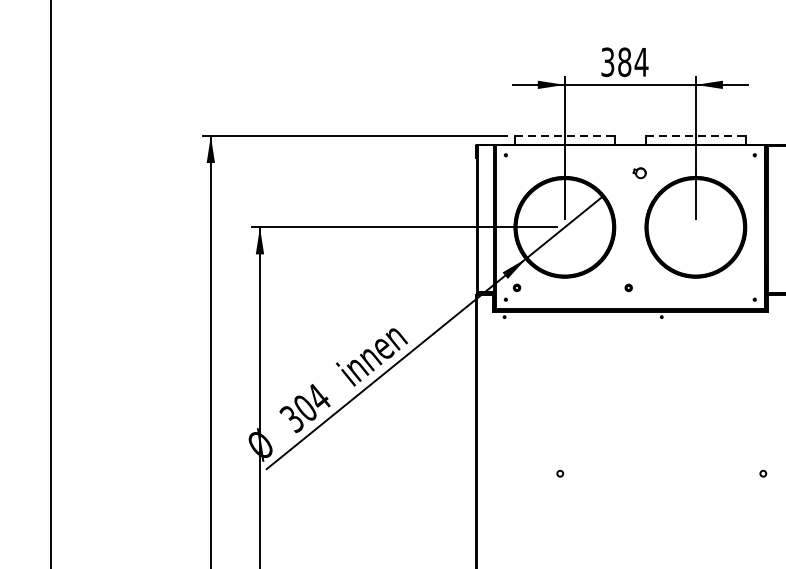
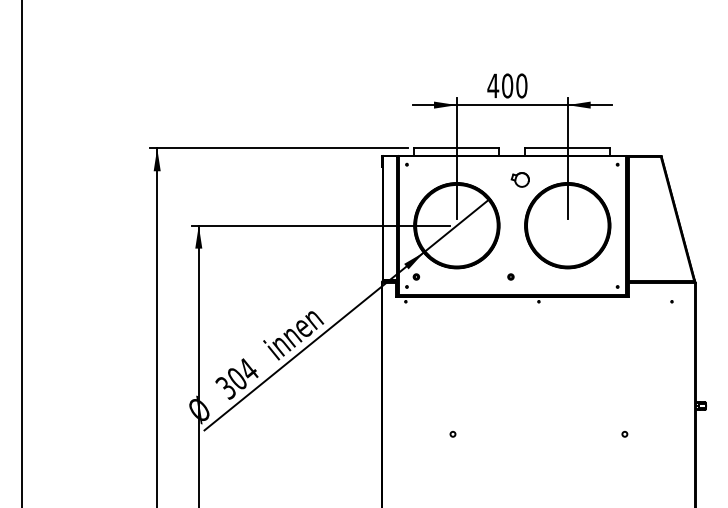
text: (624, 61) -> (507, 85), 384 -> 400
line: (565, 136) -> (457, 148), dashed -> solid
line: (696, 136) -> (568, 148), dashed -> solid
part: (638, 172) -> (519, 179), size x1.67

